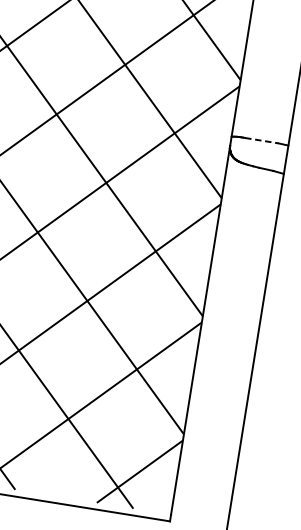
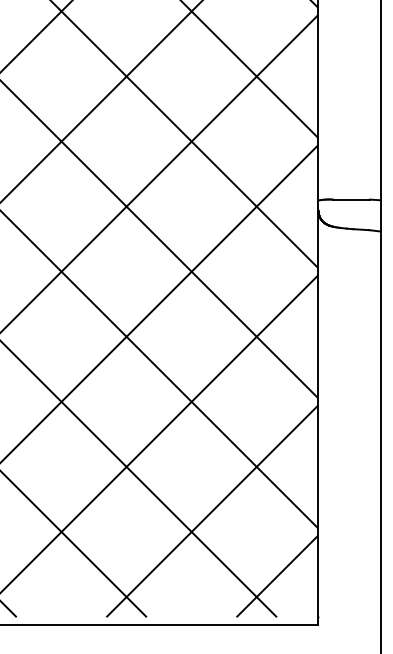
line: (262, 140) -> (352, 199), dashed -> solid

